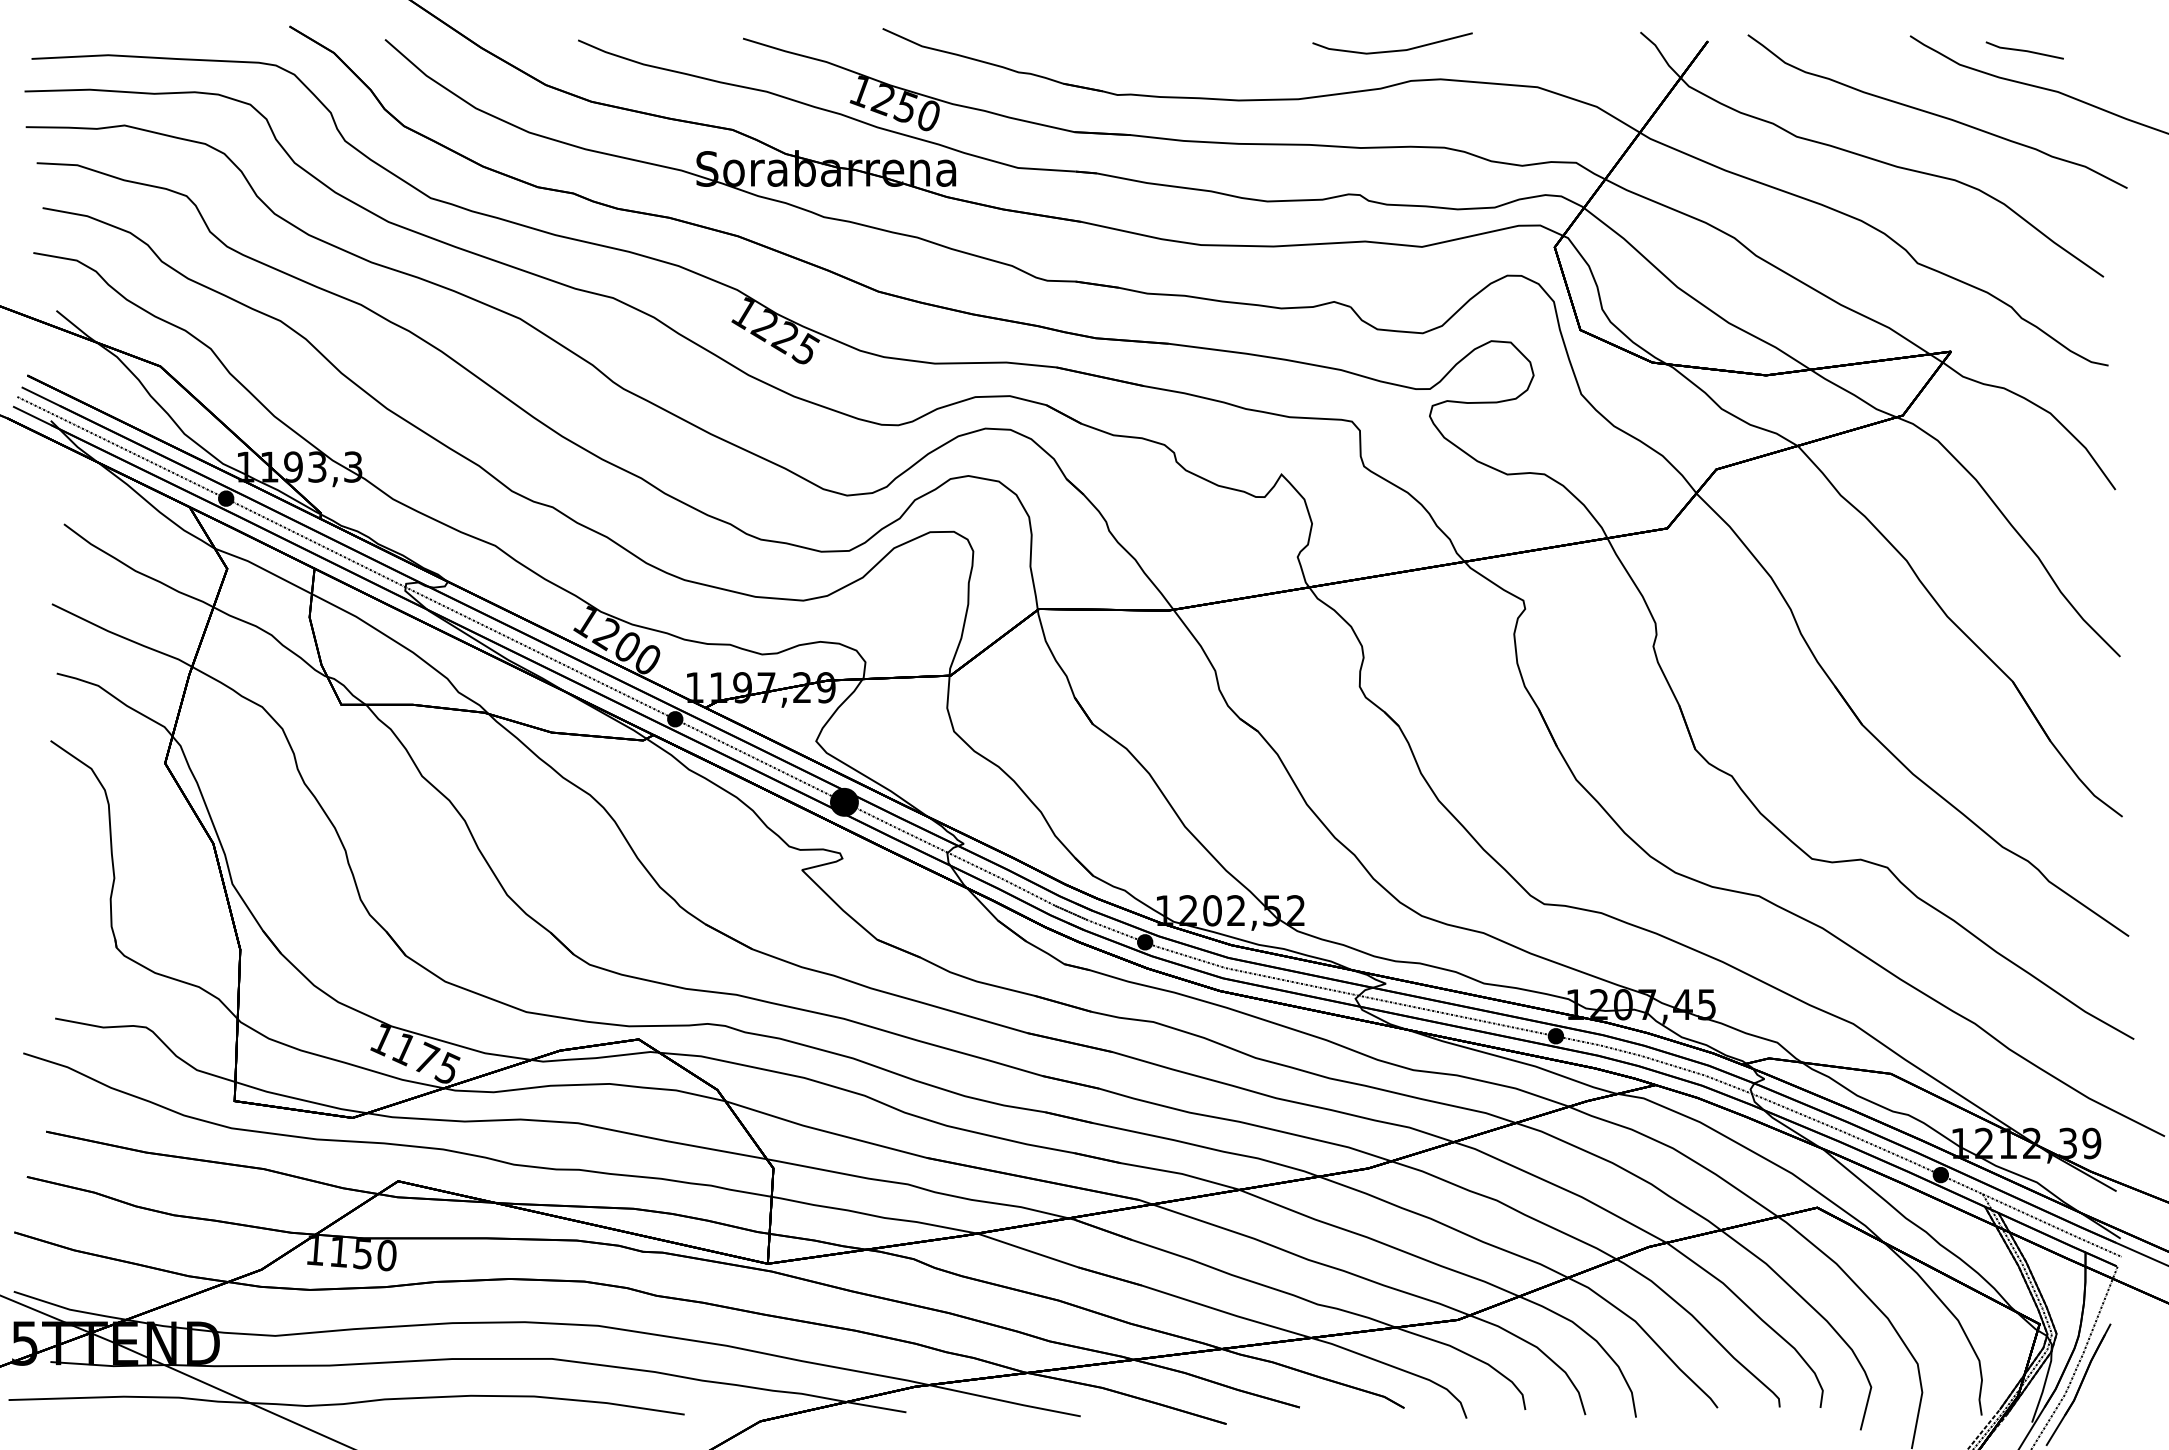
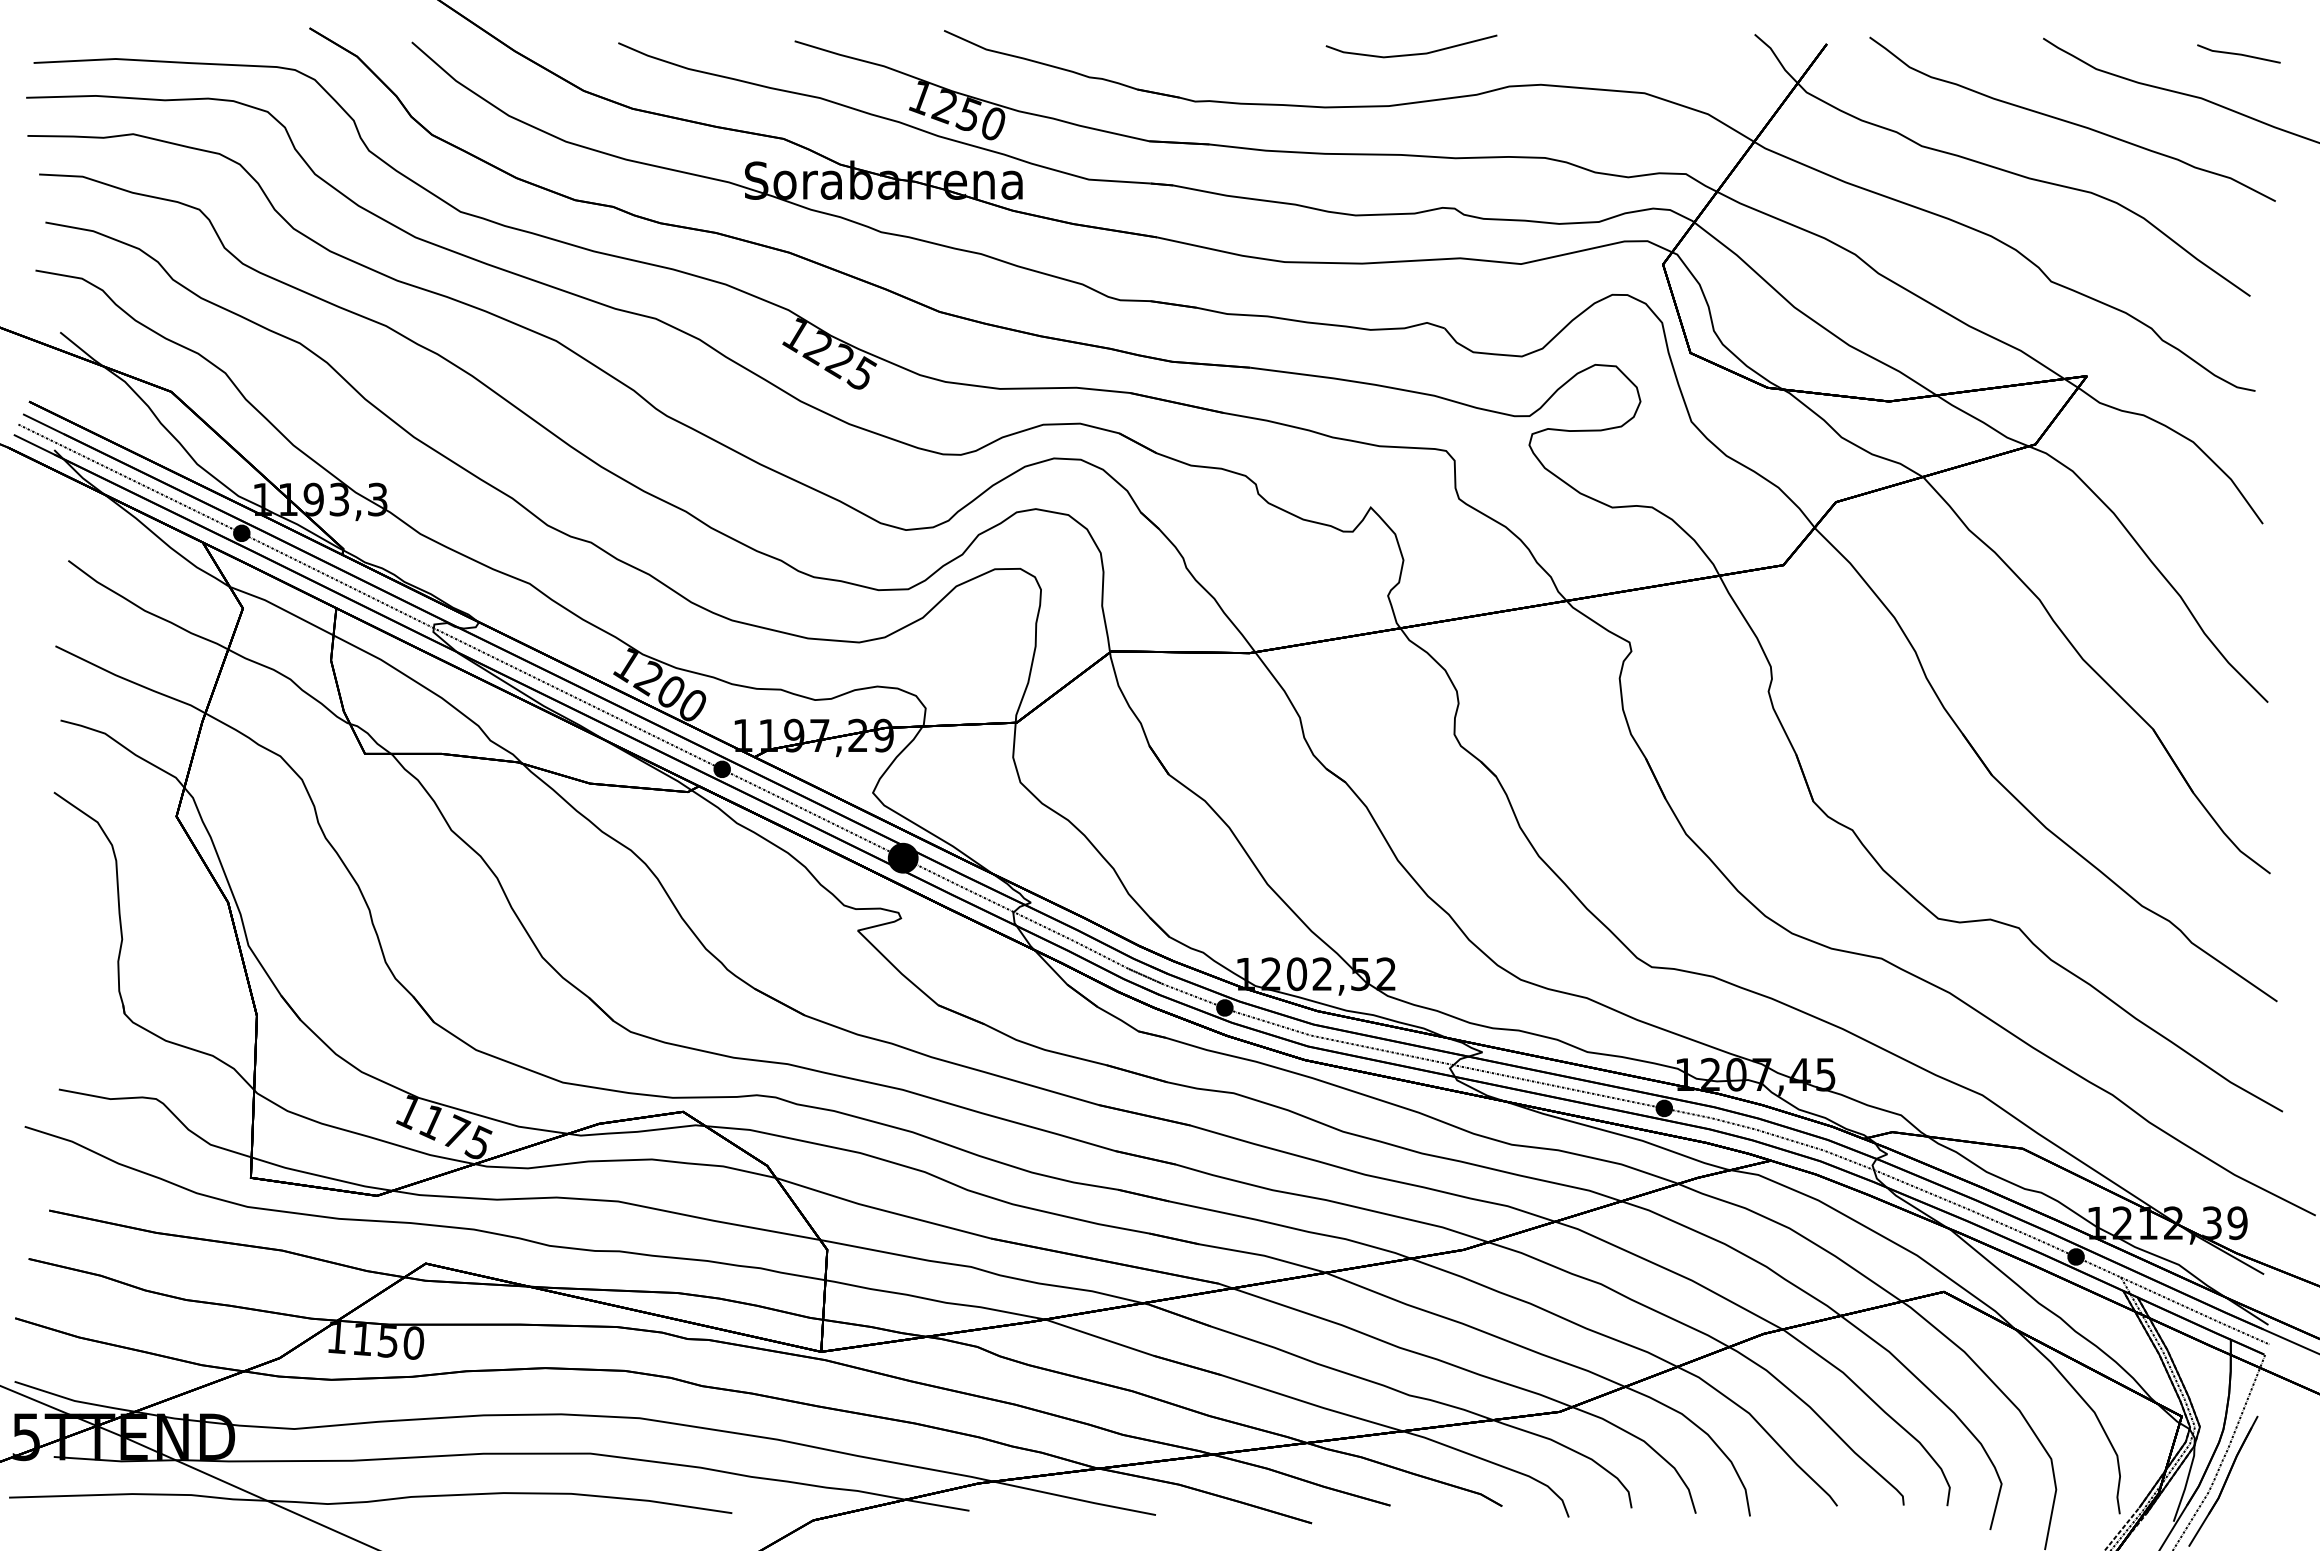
line: (1393, 50) -> (1412, 53), moved
line: (2024, 50) -> (2238, 53), moved

